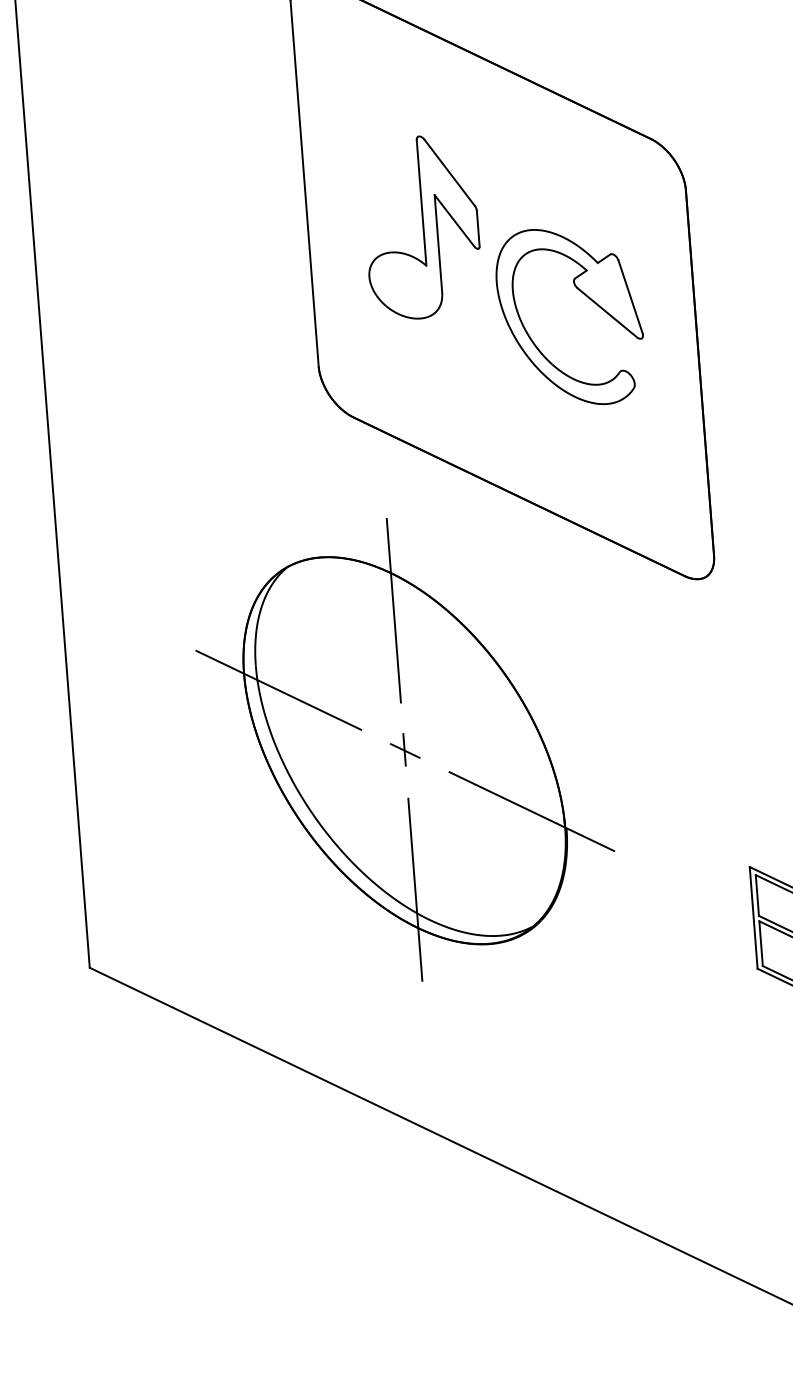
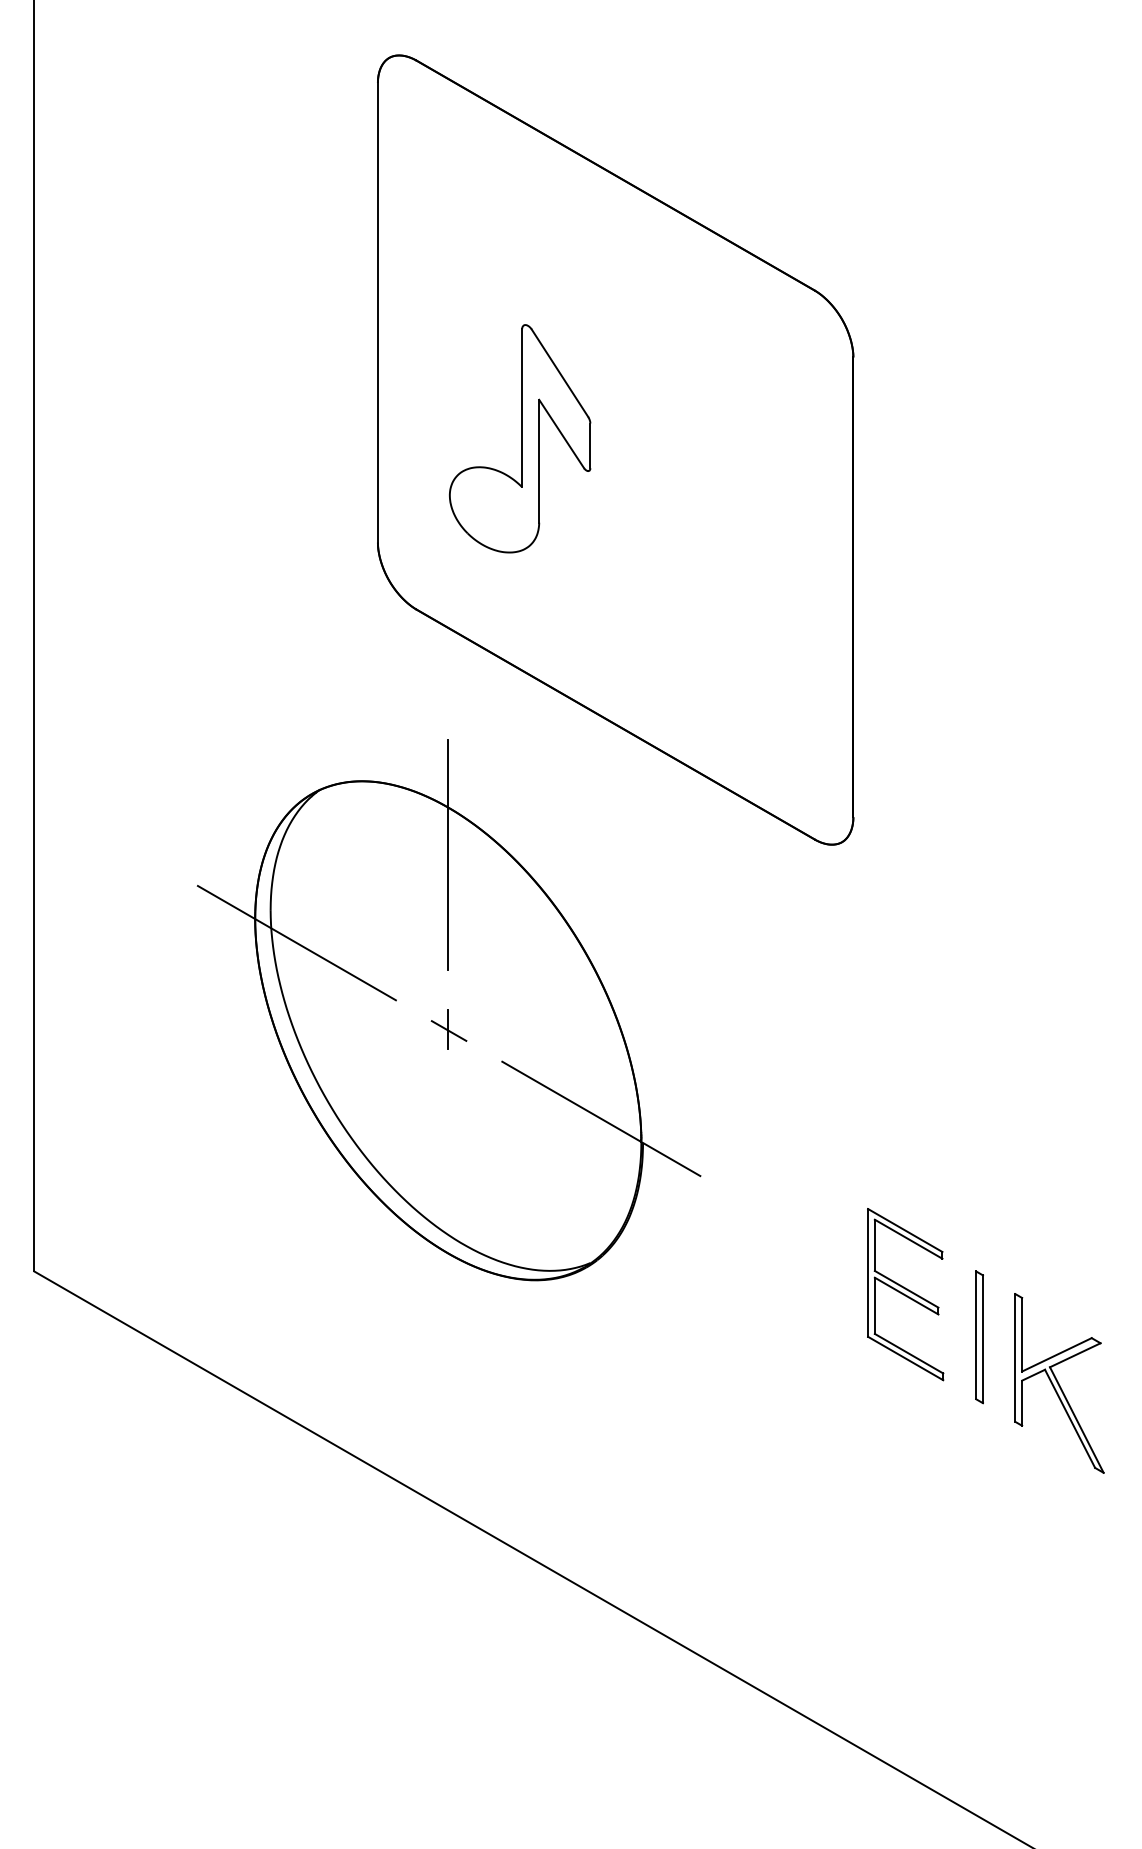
part: (422, 227) -> (520, 438), moved
part: (586, 296) -> (719, 481), removed
line: (415, 889) -> (448, 1204), removed

